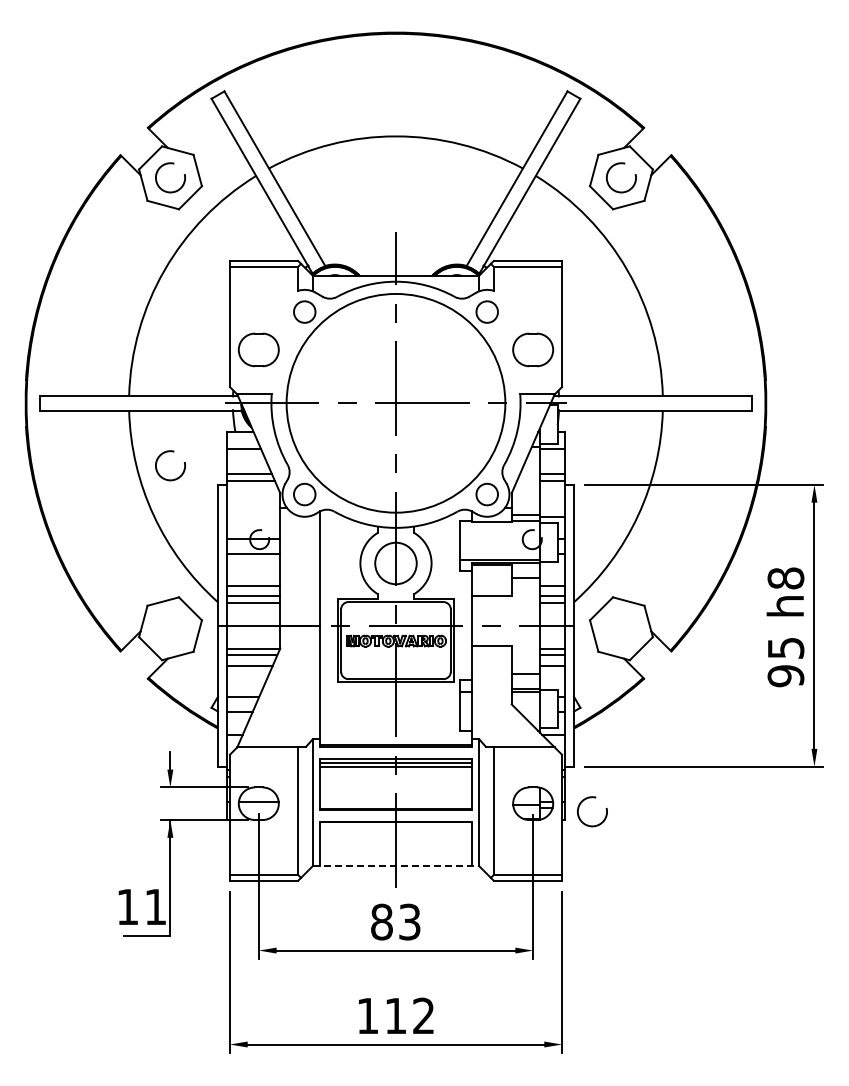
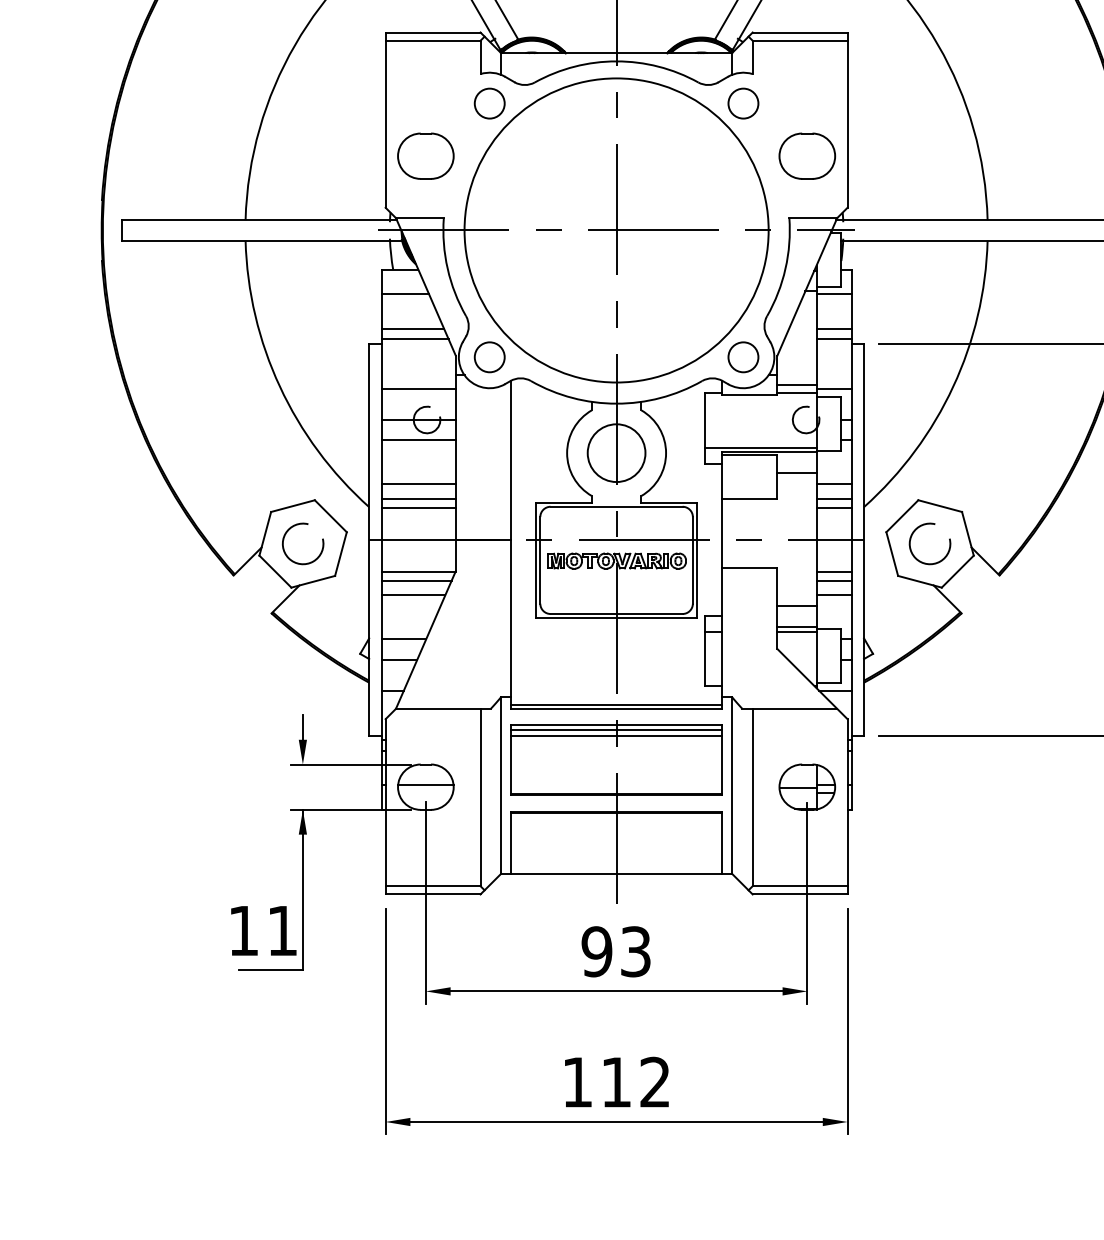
arc: (170, 452) -> (303, 525), moved
line: (253, 517) -> (418, 389), added
arc: (591, 798) -> (928, 525), moved
line: (396, 866) -> (617, 874), dashed -> solid
text: (381, 921) -> (596, 950), 83 -> 93

